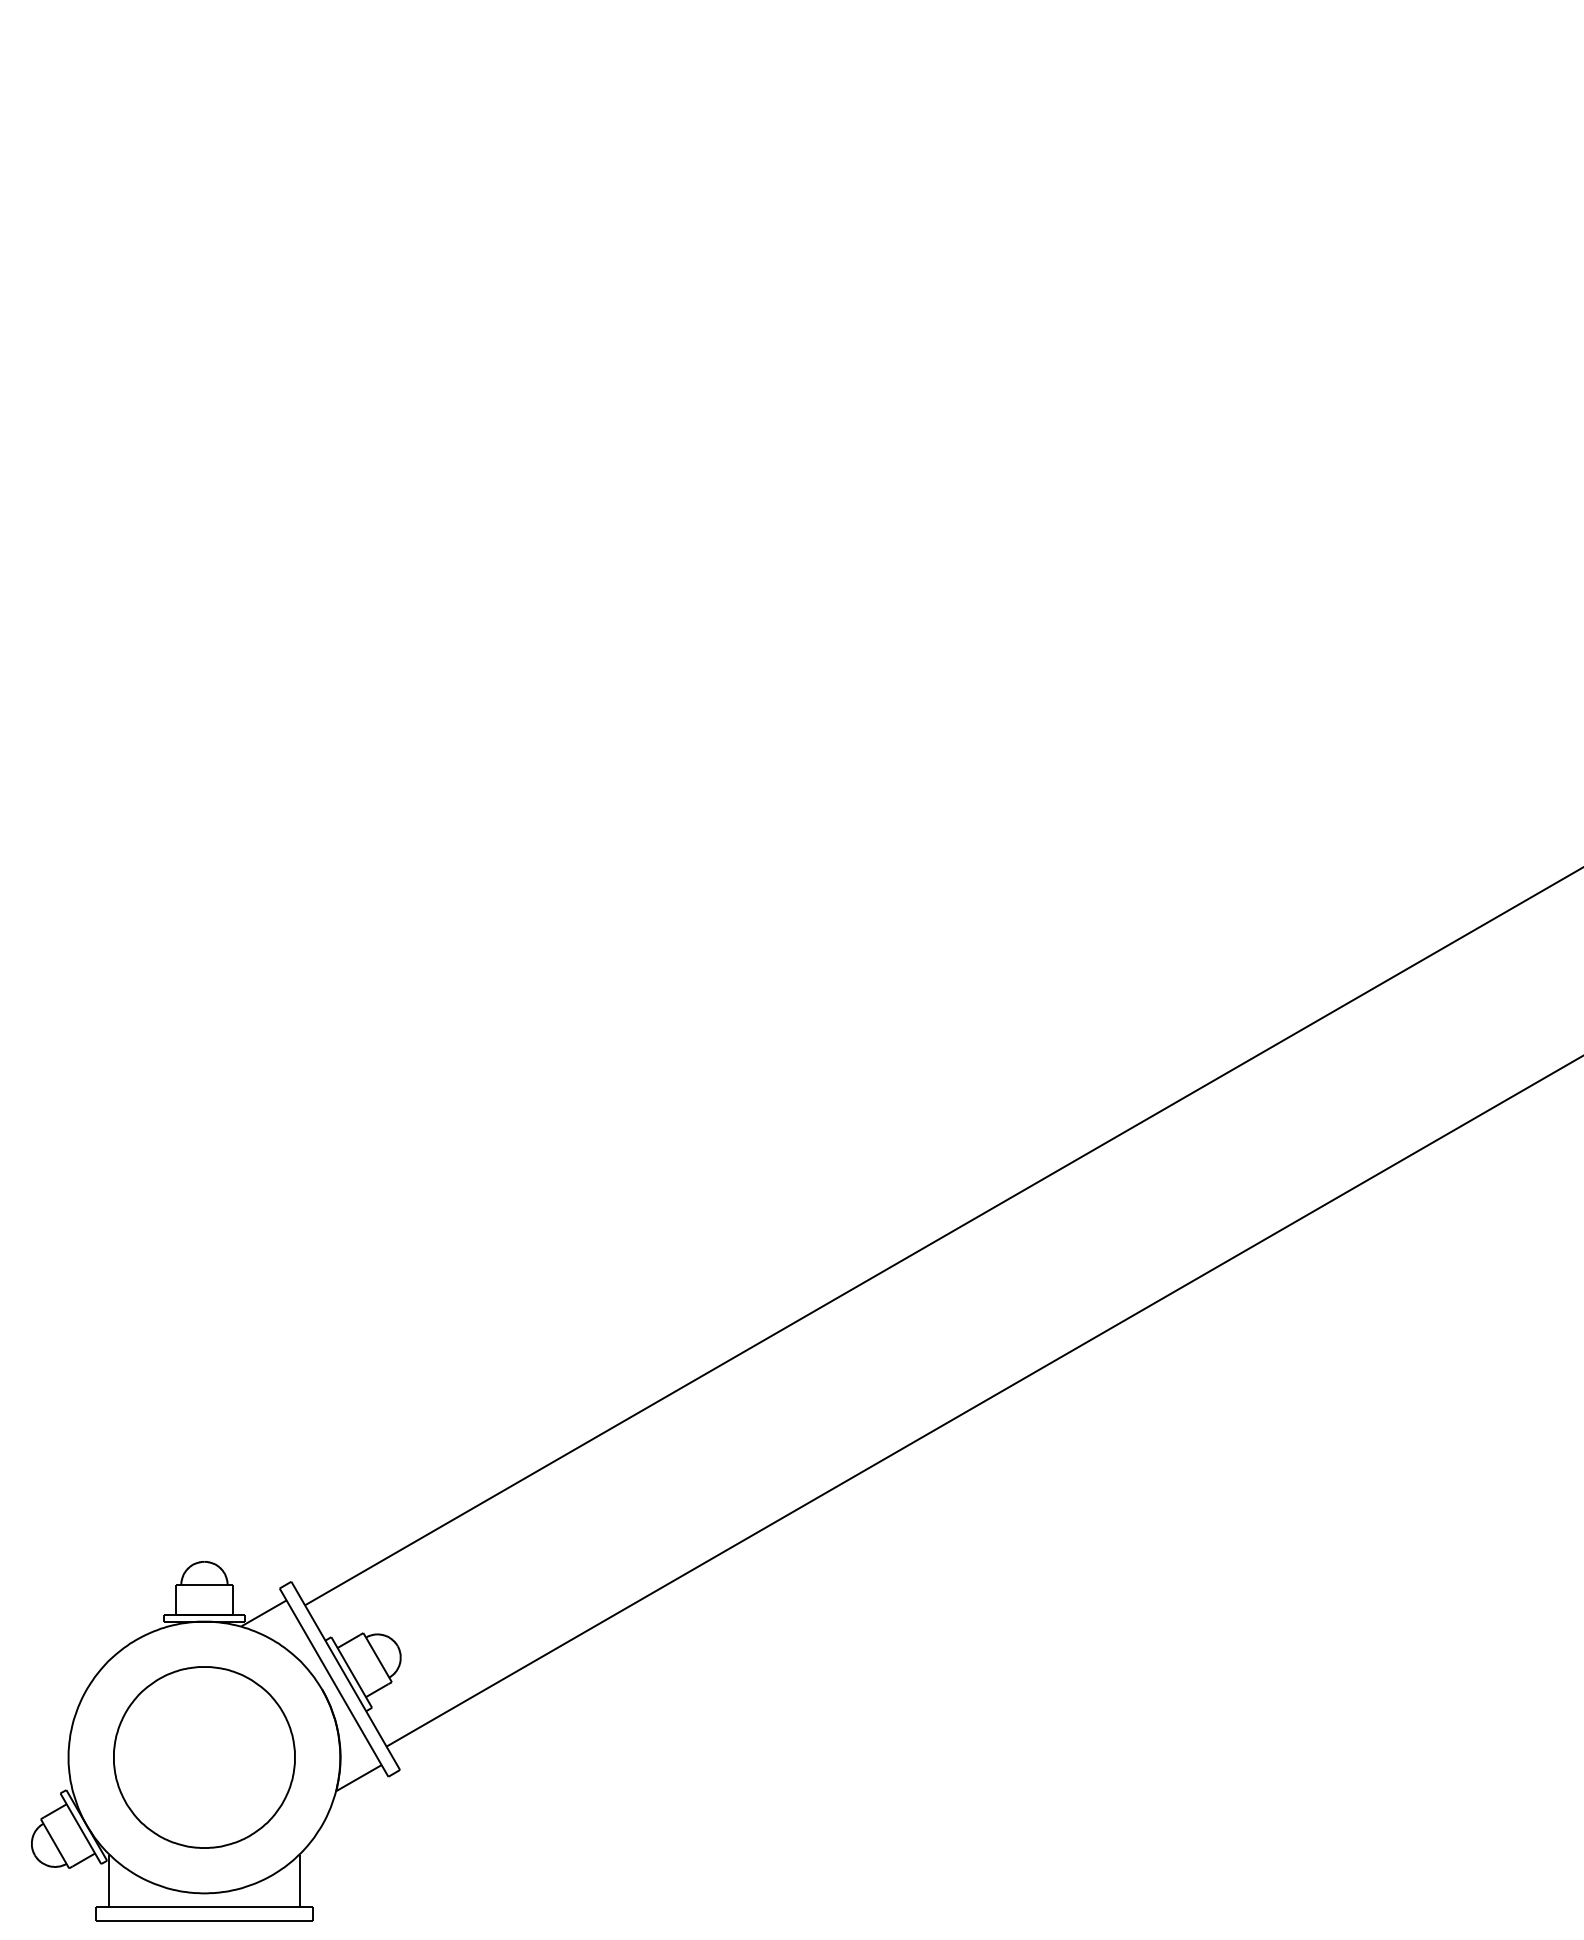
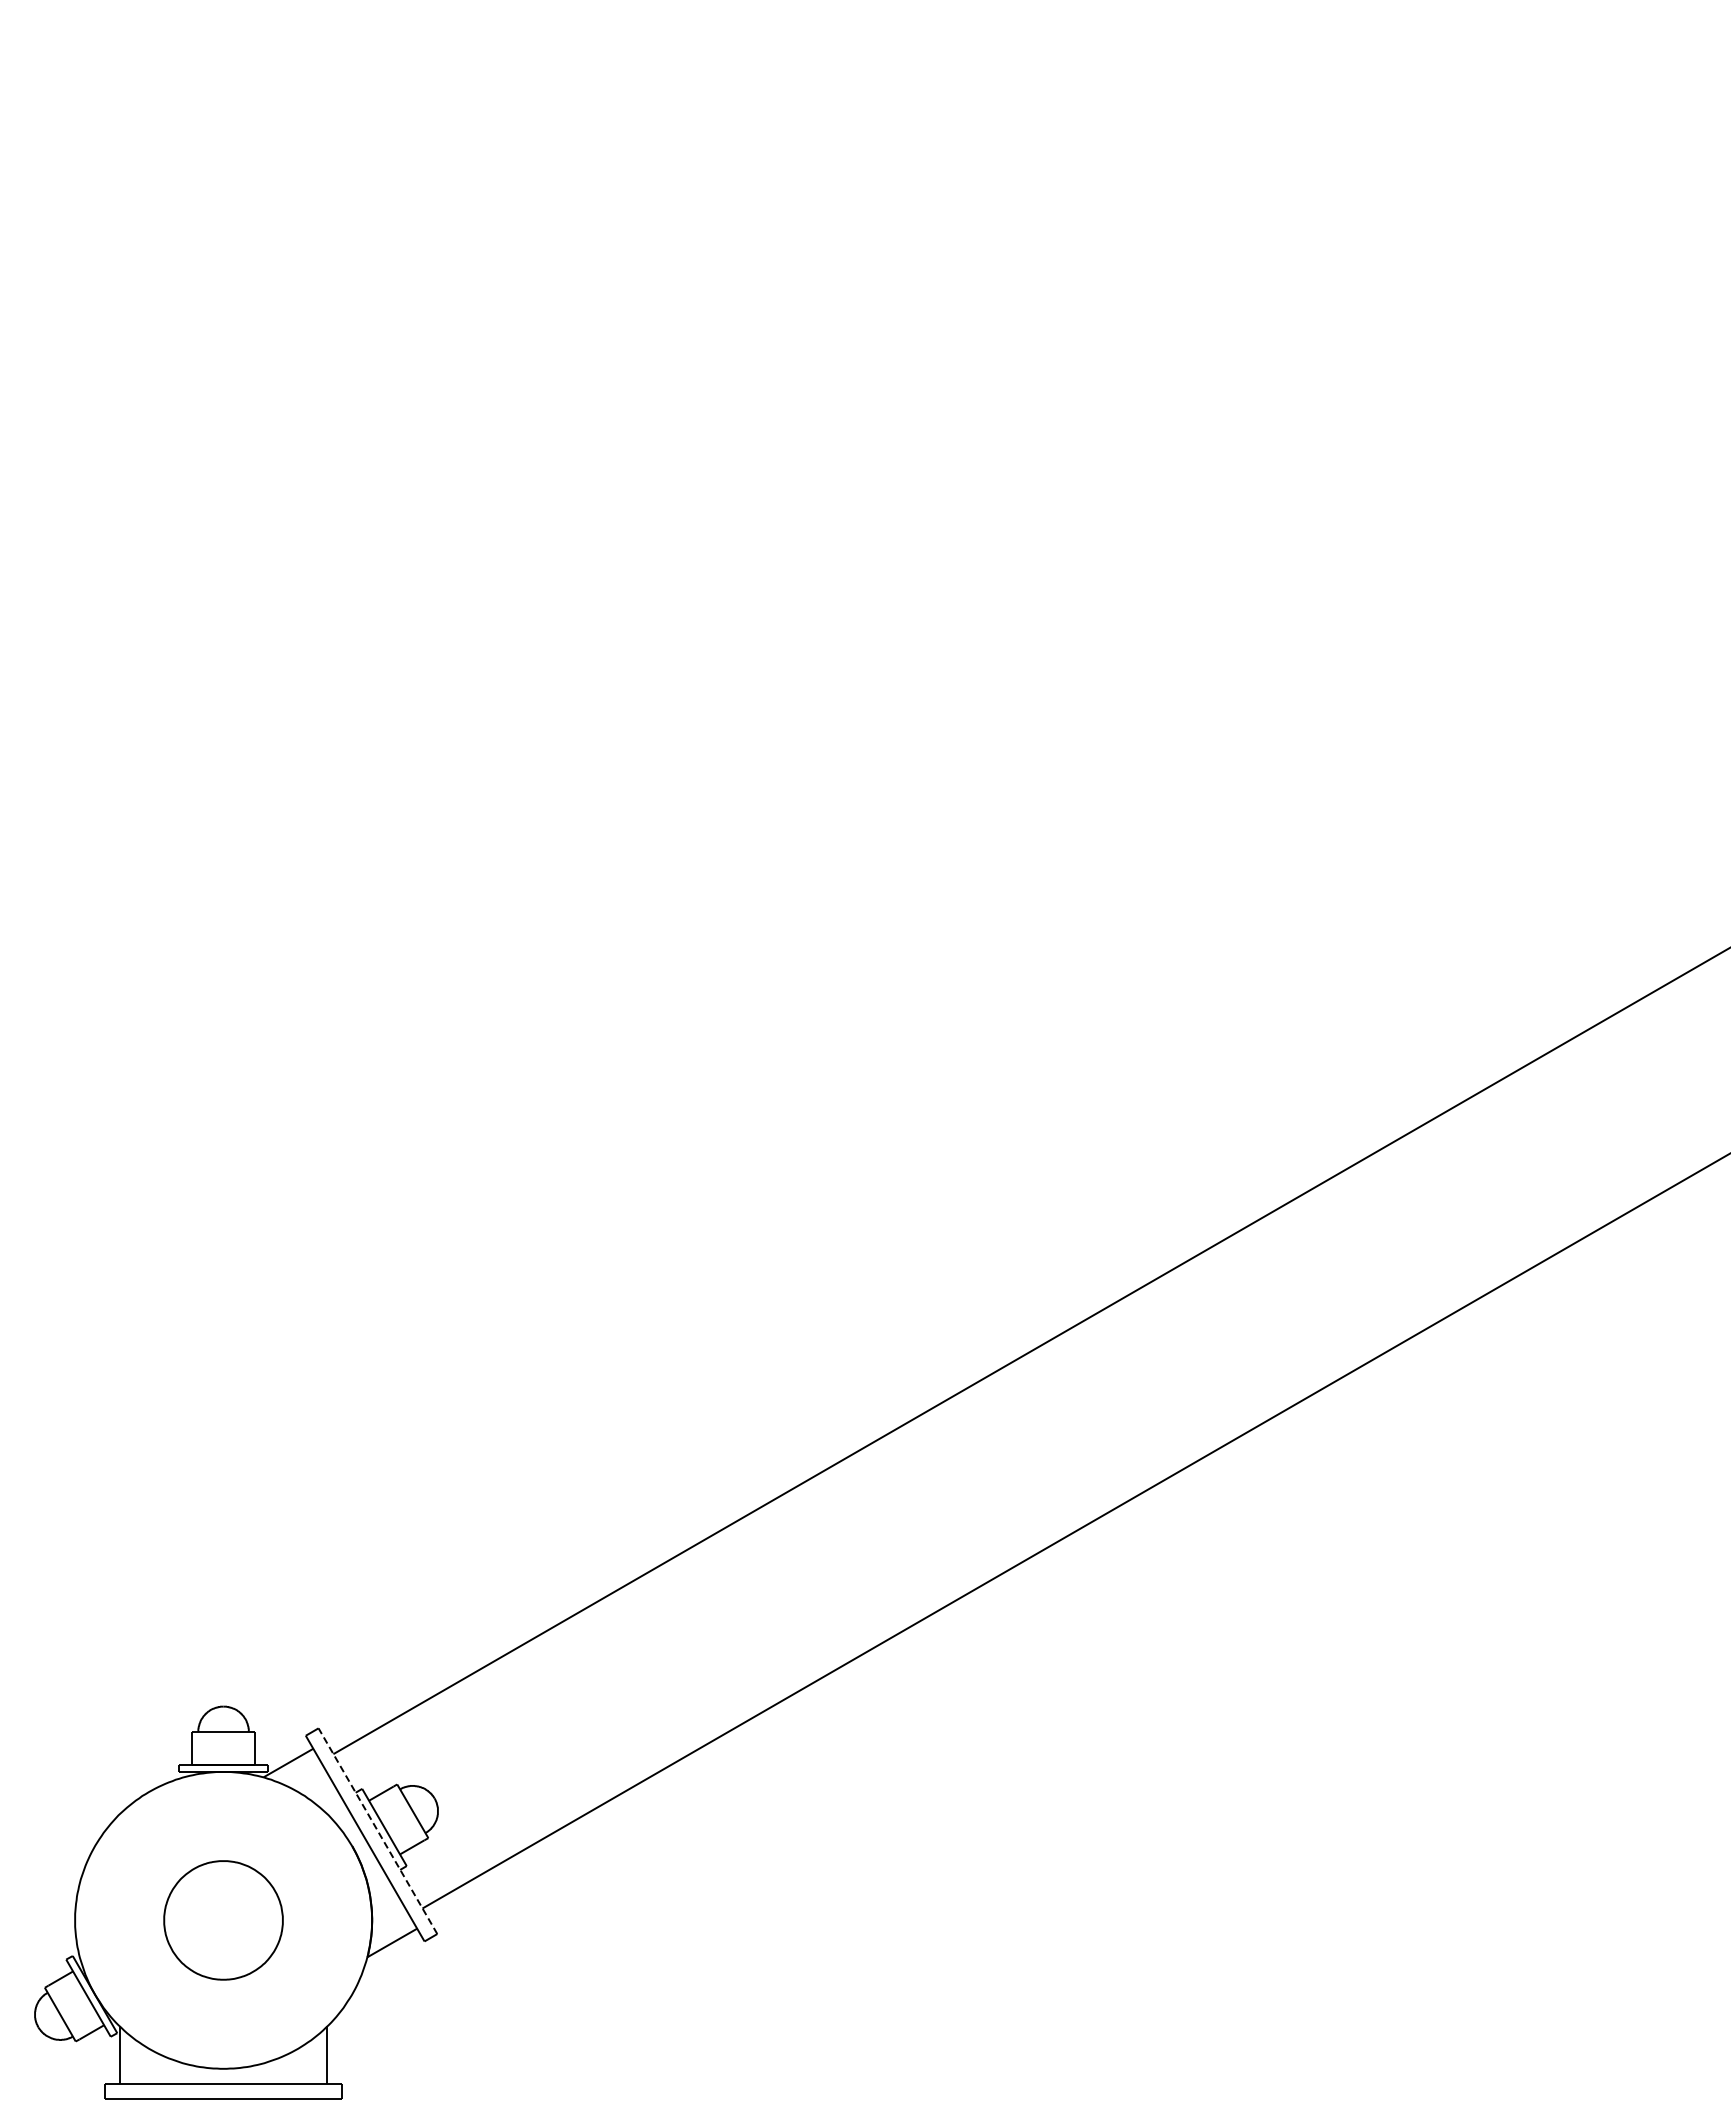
line: (345, 1676) -> (377, 1831), solid -> dashed
part: (204, 1757) -> (223, 1920), size x0.6

